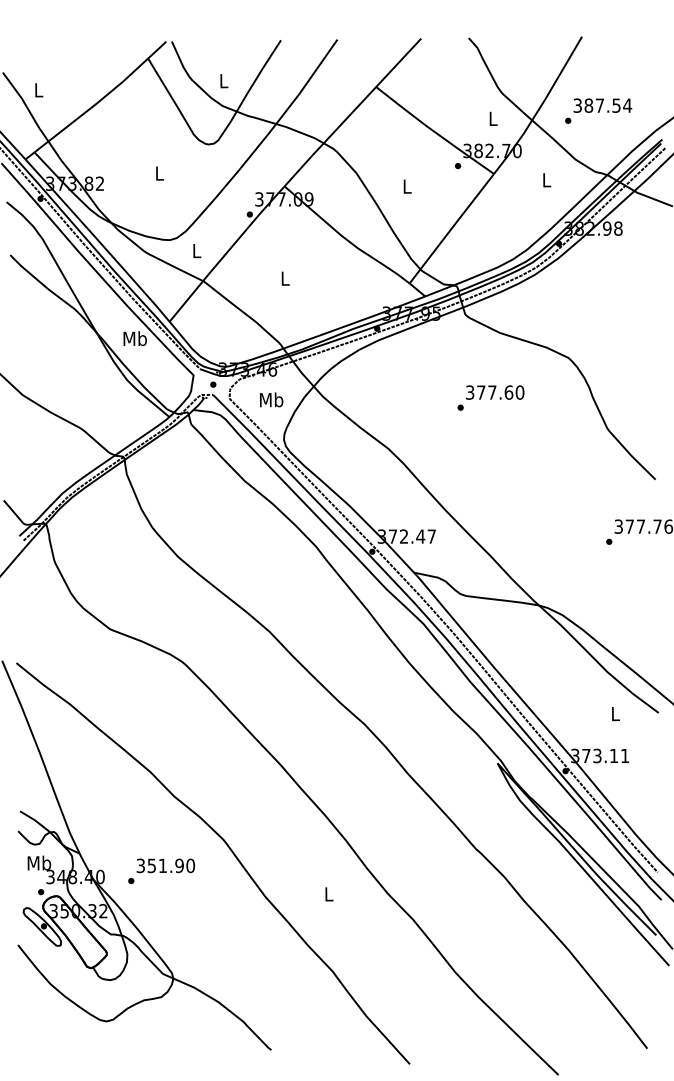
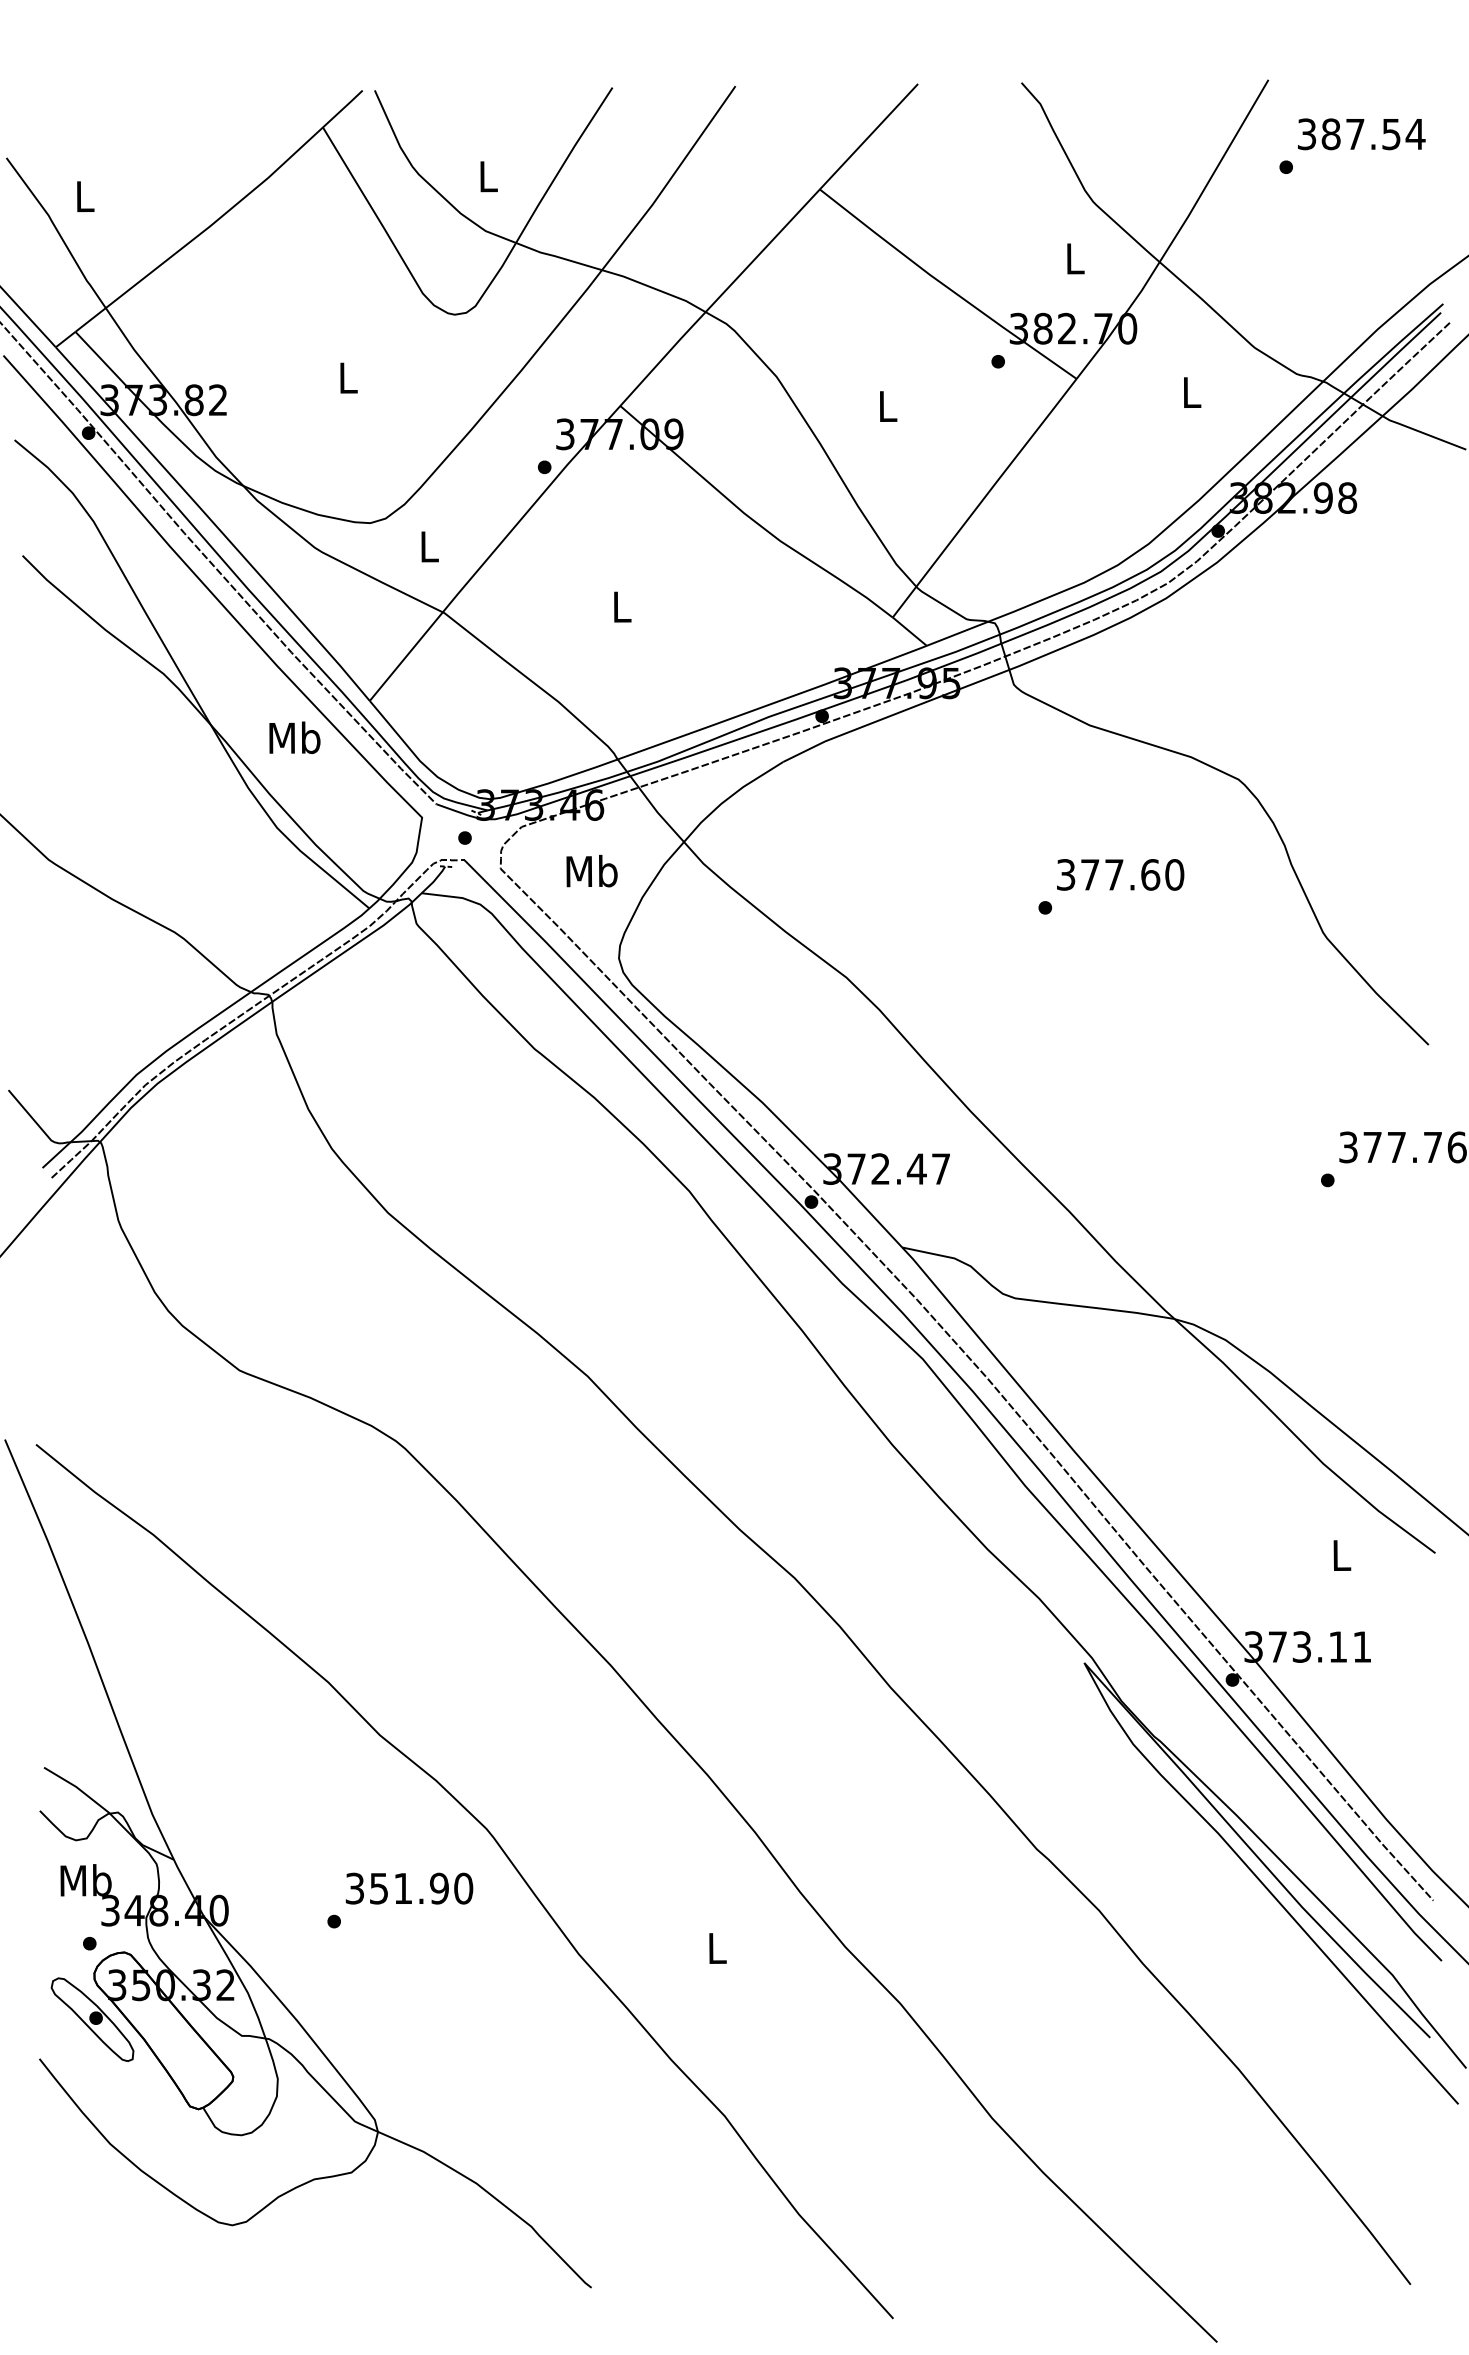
text: (598, 110) -> (1352, 144), moved
text: (490, 397) -> (1110, 885), moved
text: (161, 871) -> (400, 1900), moved

